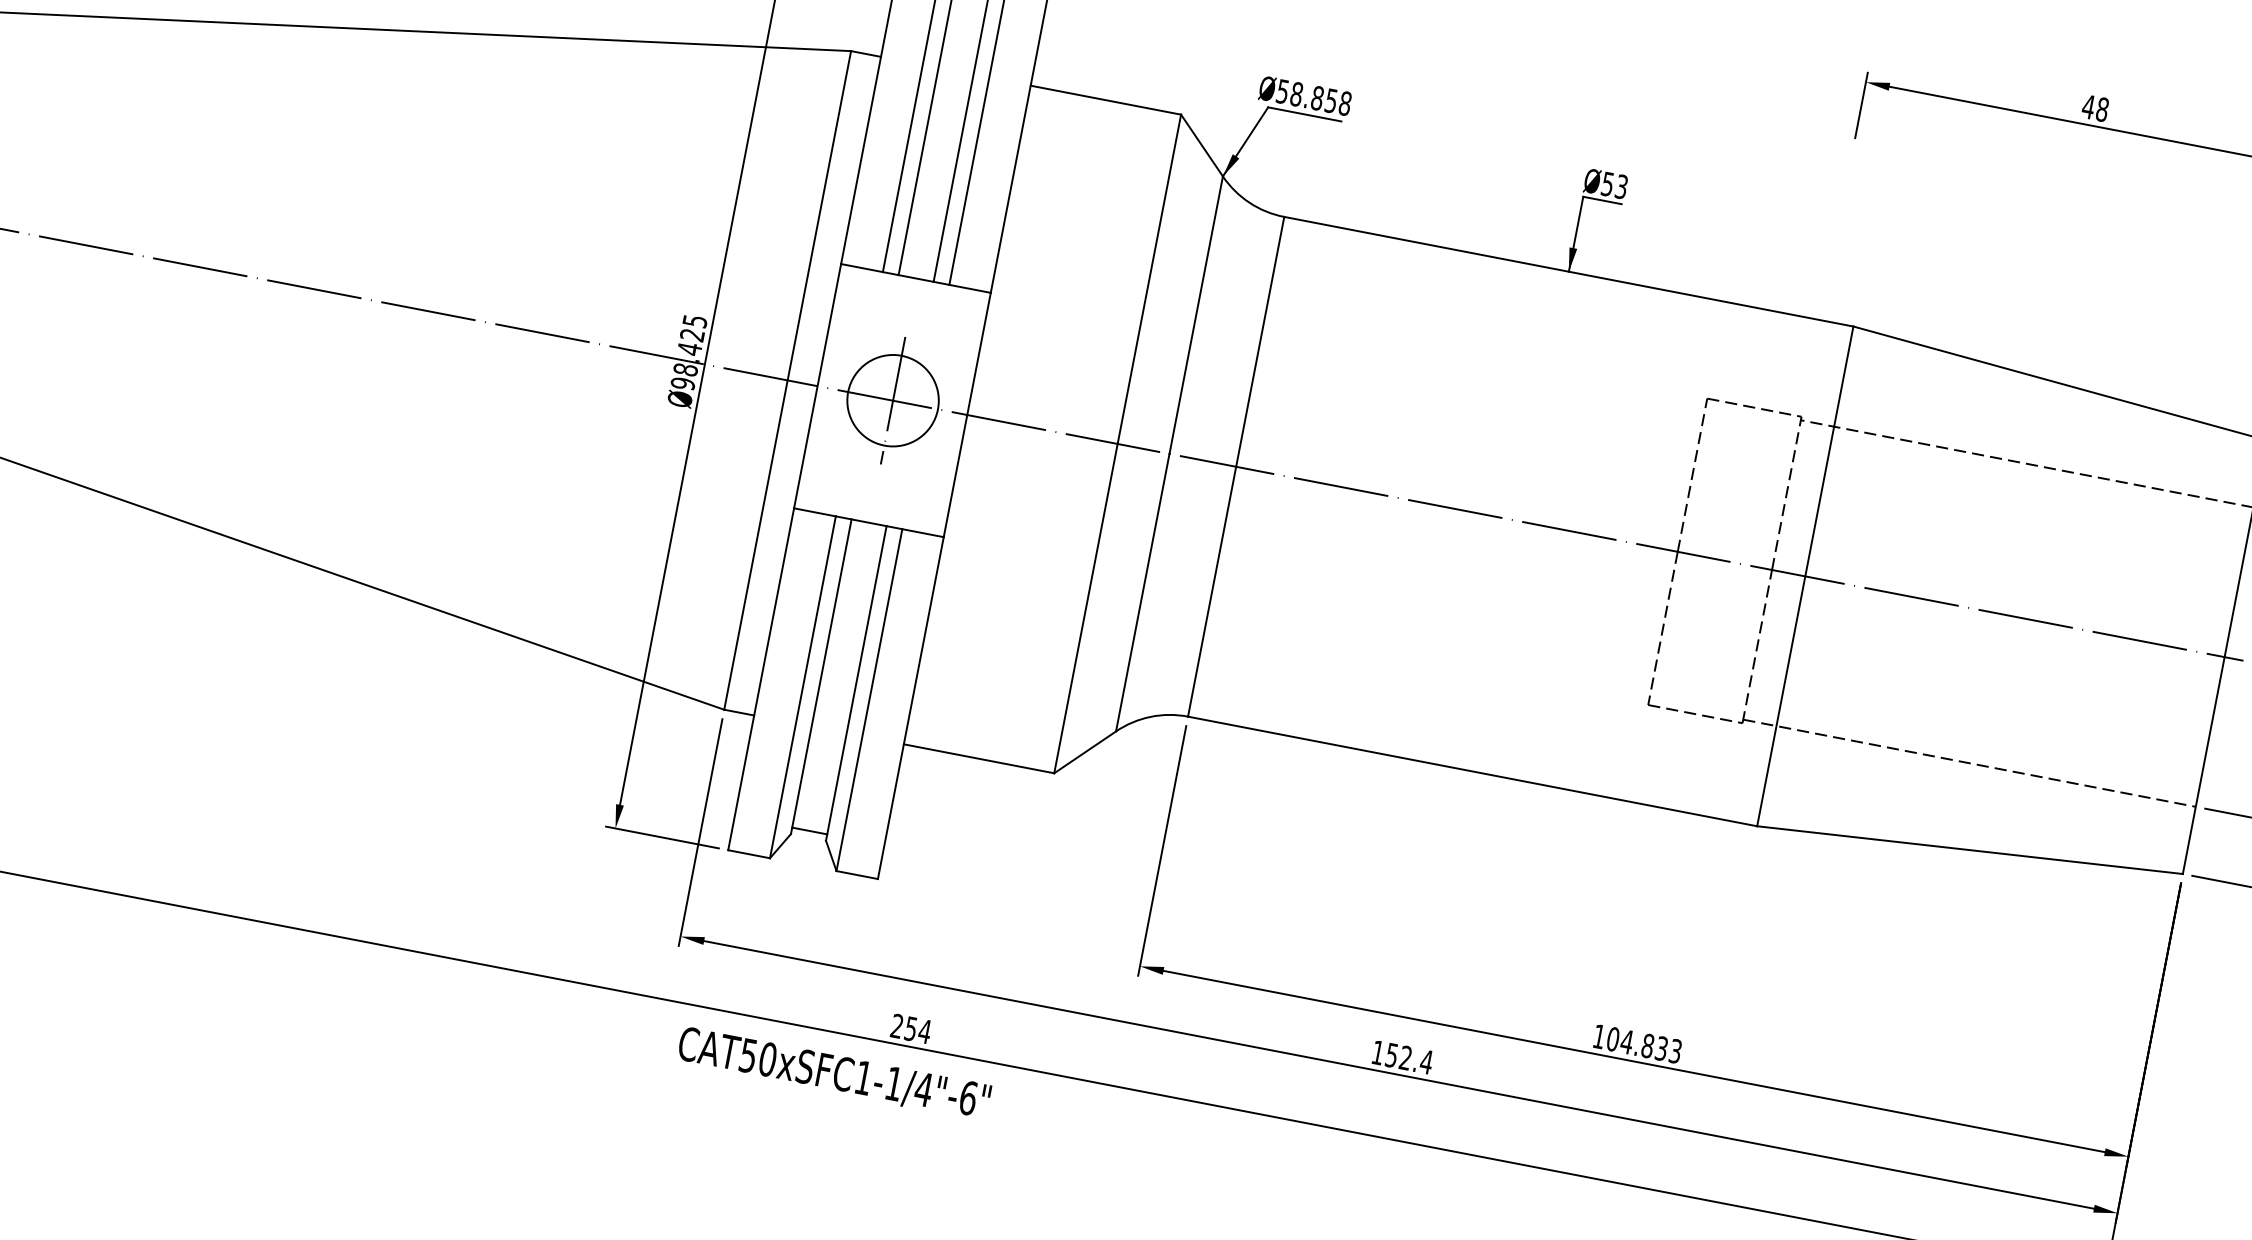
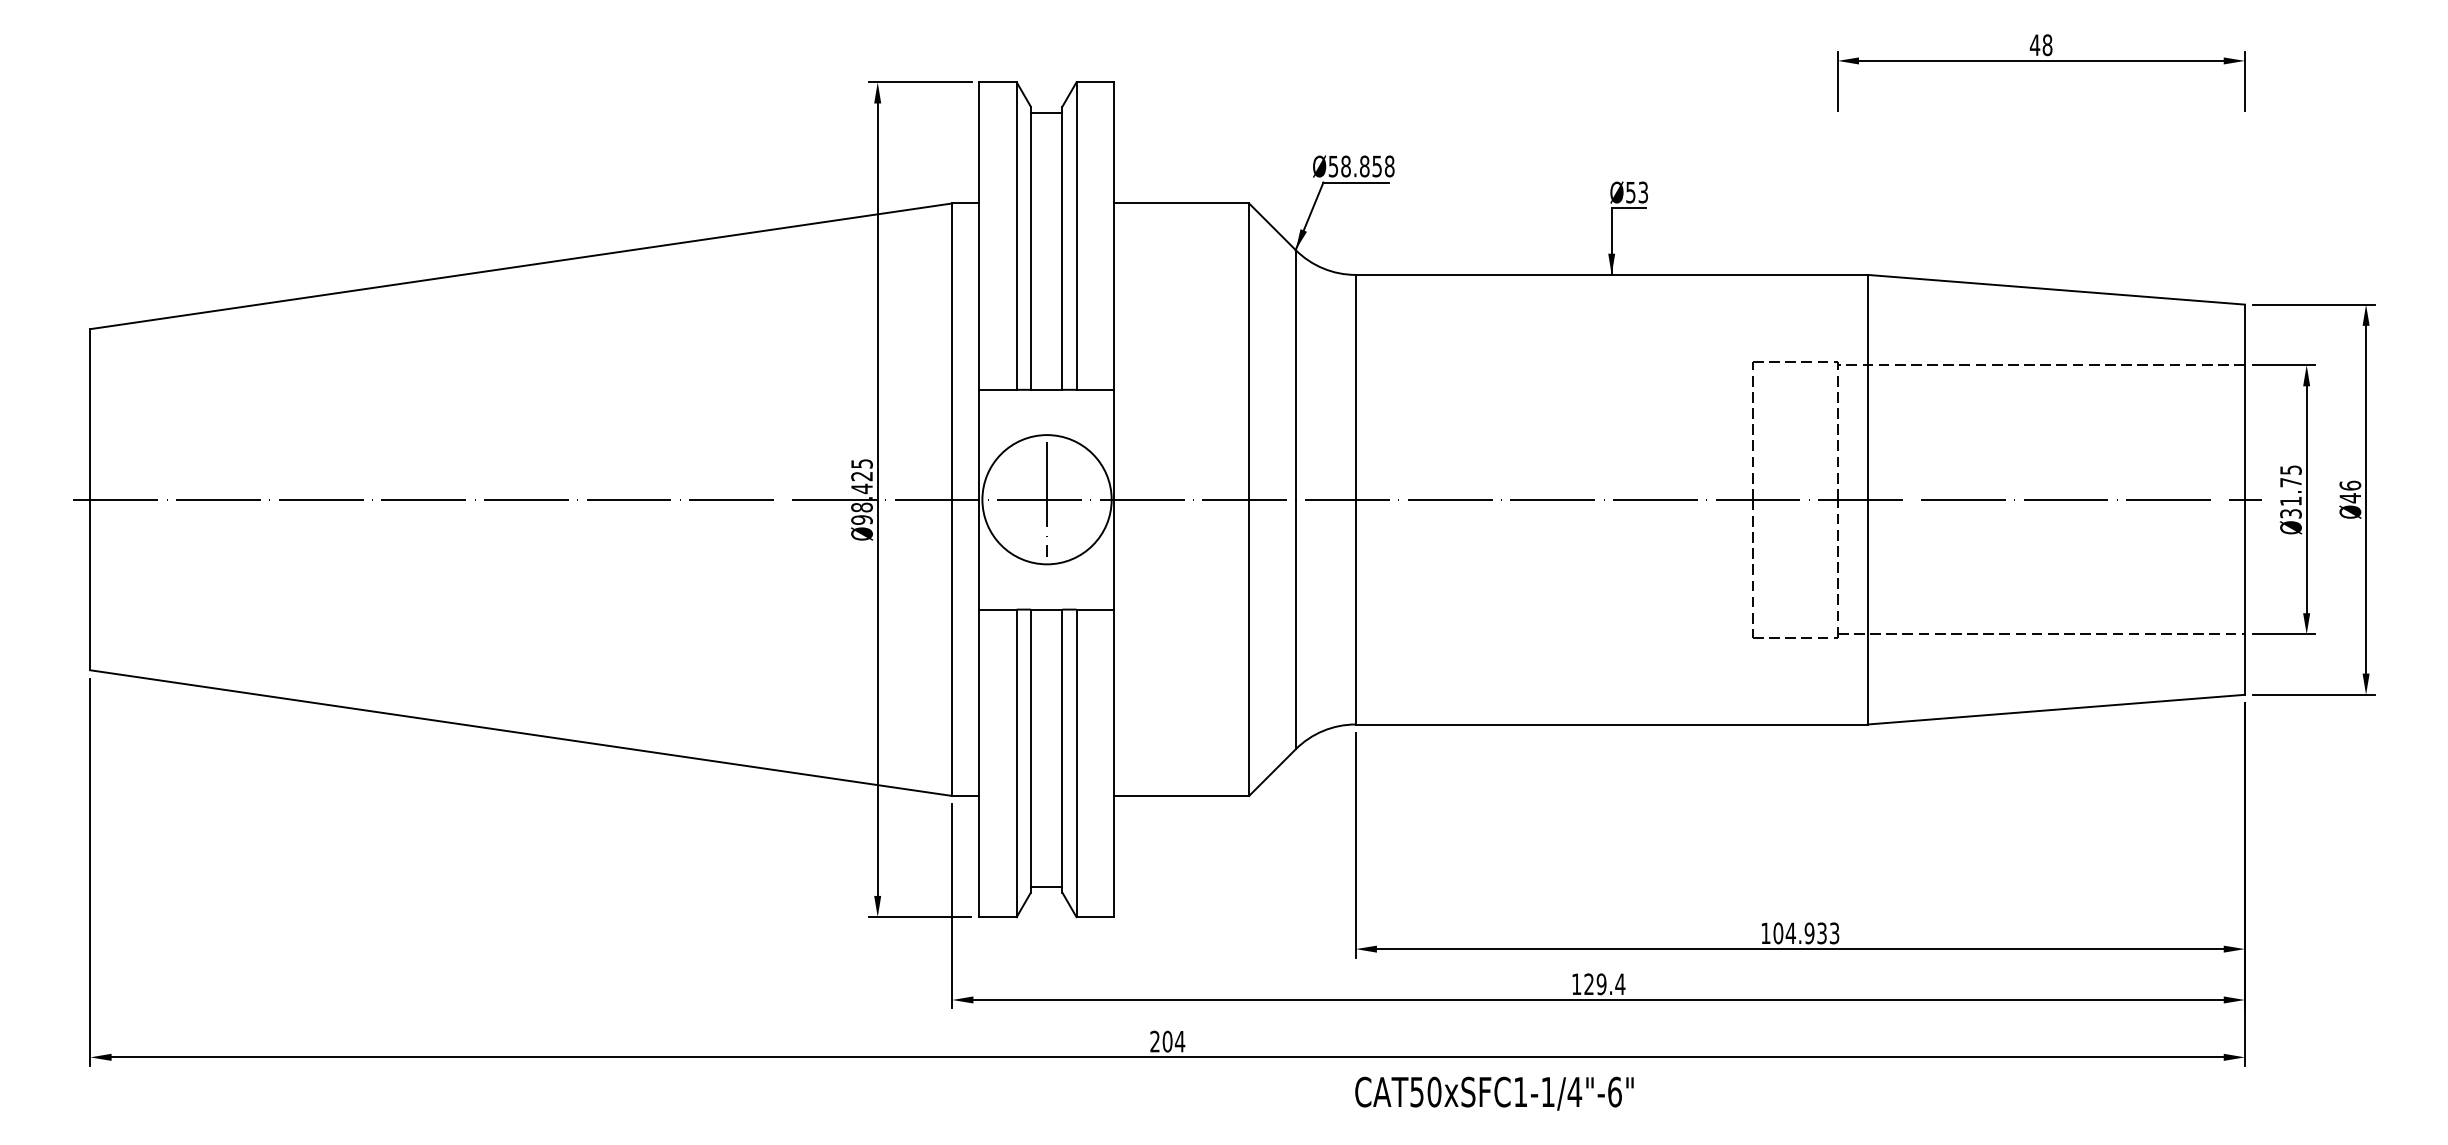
circle: (892, 400) -> (1046, 499), size x1.6
text: (910, 1028) -> (1167, 1041), 254 -> 204
text: (1647, 1046) -> (1809, 933), 104.833 -> 104.933
text: (1398, 1056) -> (1595, 984), 152.4 -> 129.4
text: (834, 1073) -> (1494, 1093), moved

